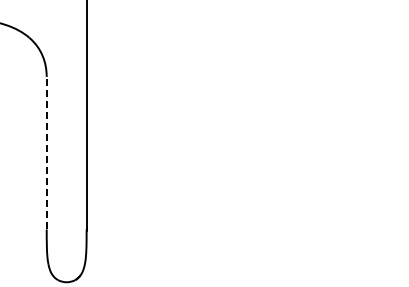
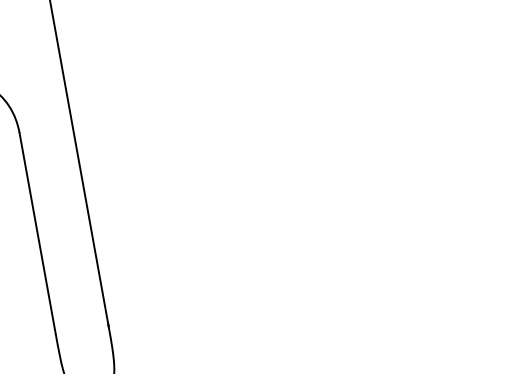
line: (46, 152) -> (37, 232), dashed -> solid

